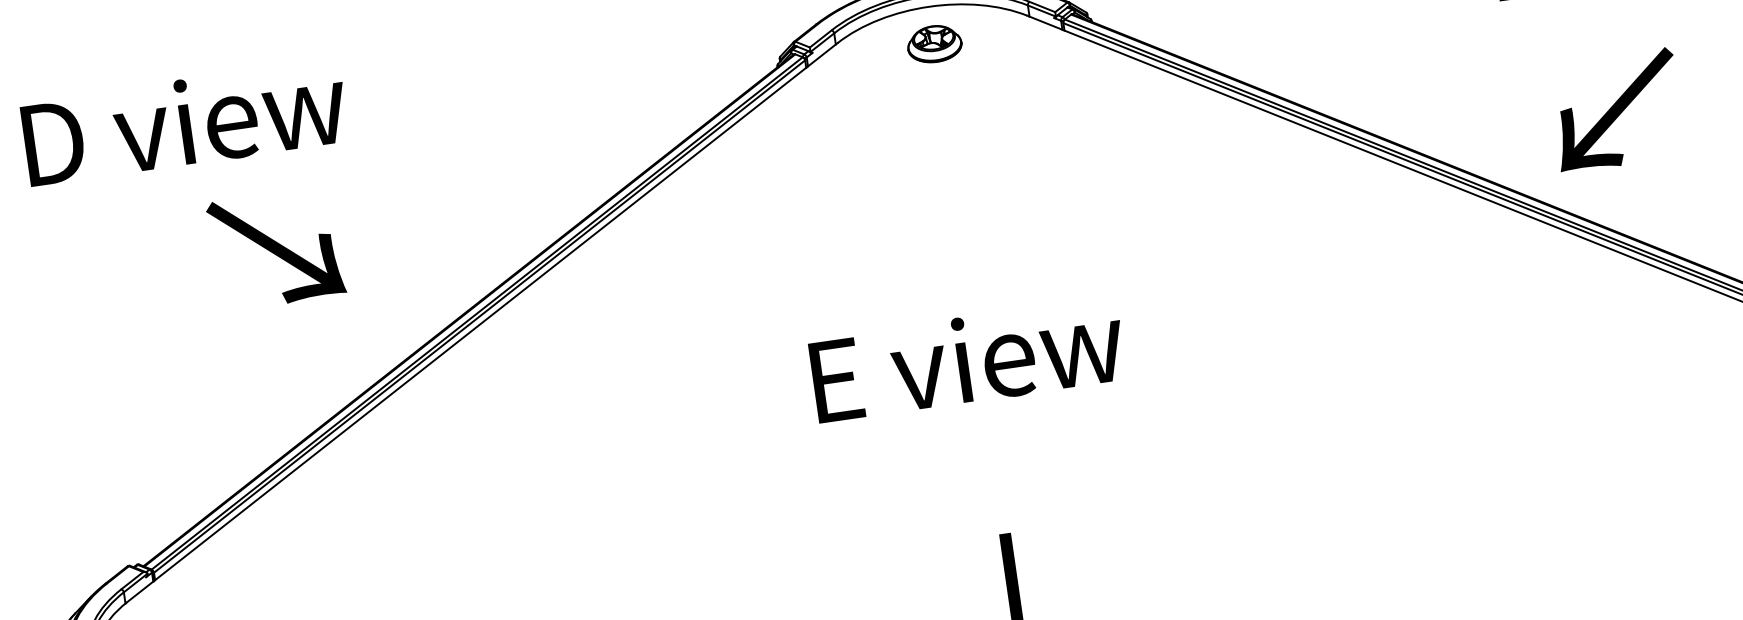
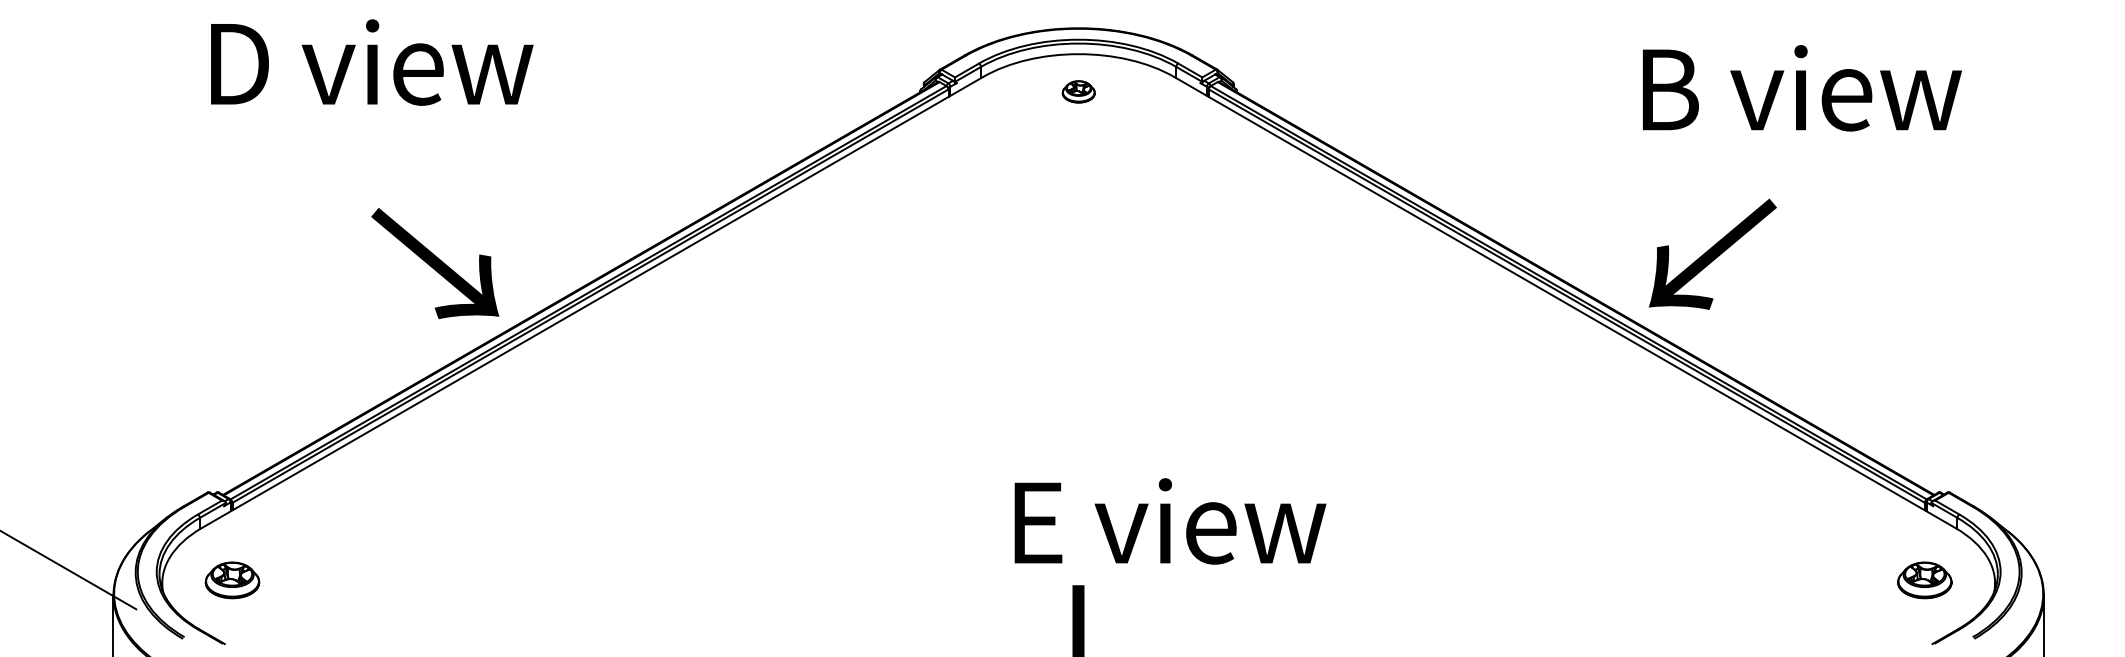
part: (934, 43) -> (1078, 91), size x0.6
text: (1616, 109) -> (1712, 253), moved
text: (185, 122) -> (372, 62), moved
text: (276, 248) -> (435, 263), moved
text: (967, 359) -> (1170, 521), moved

